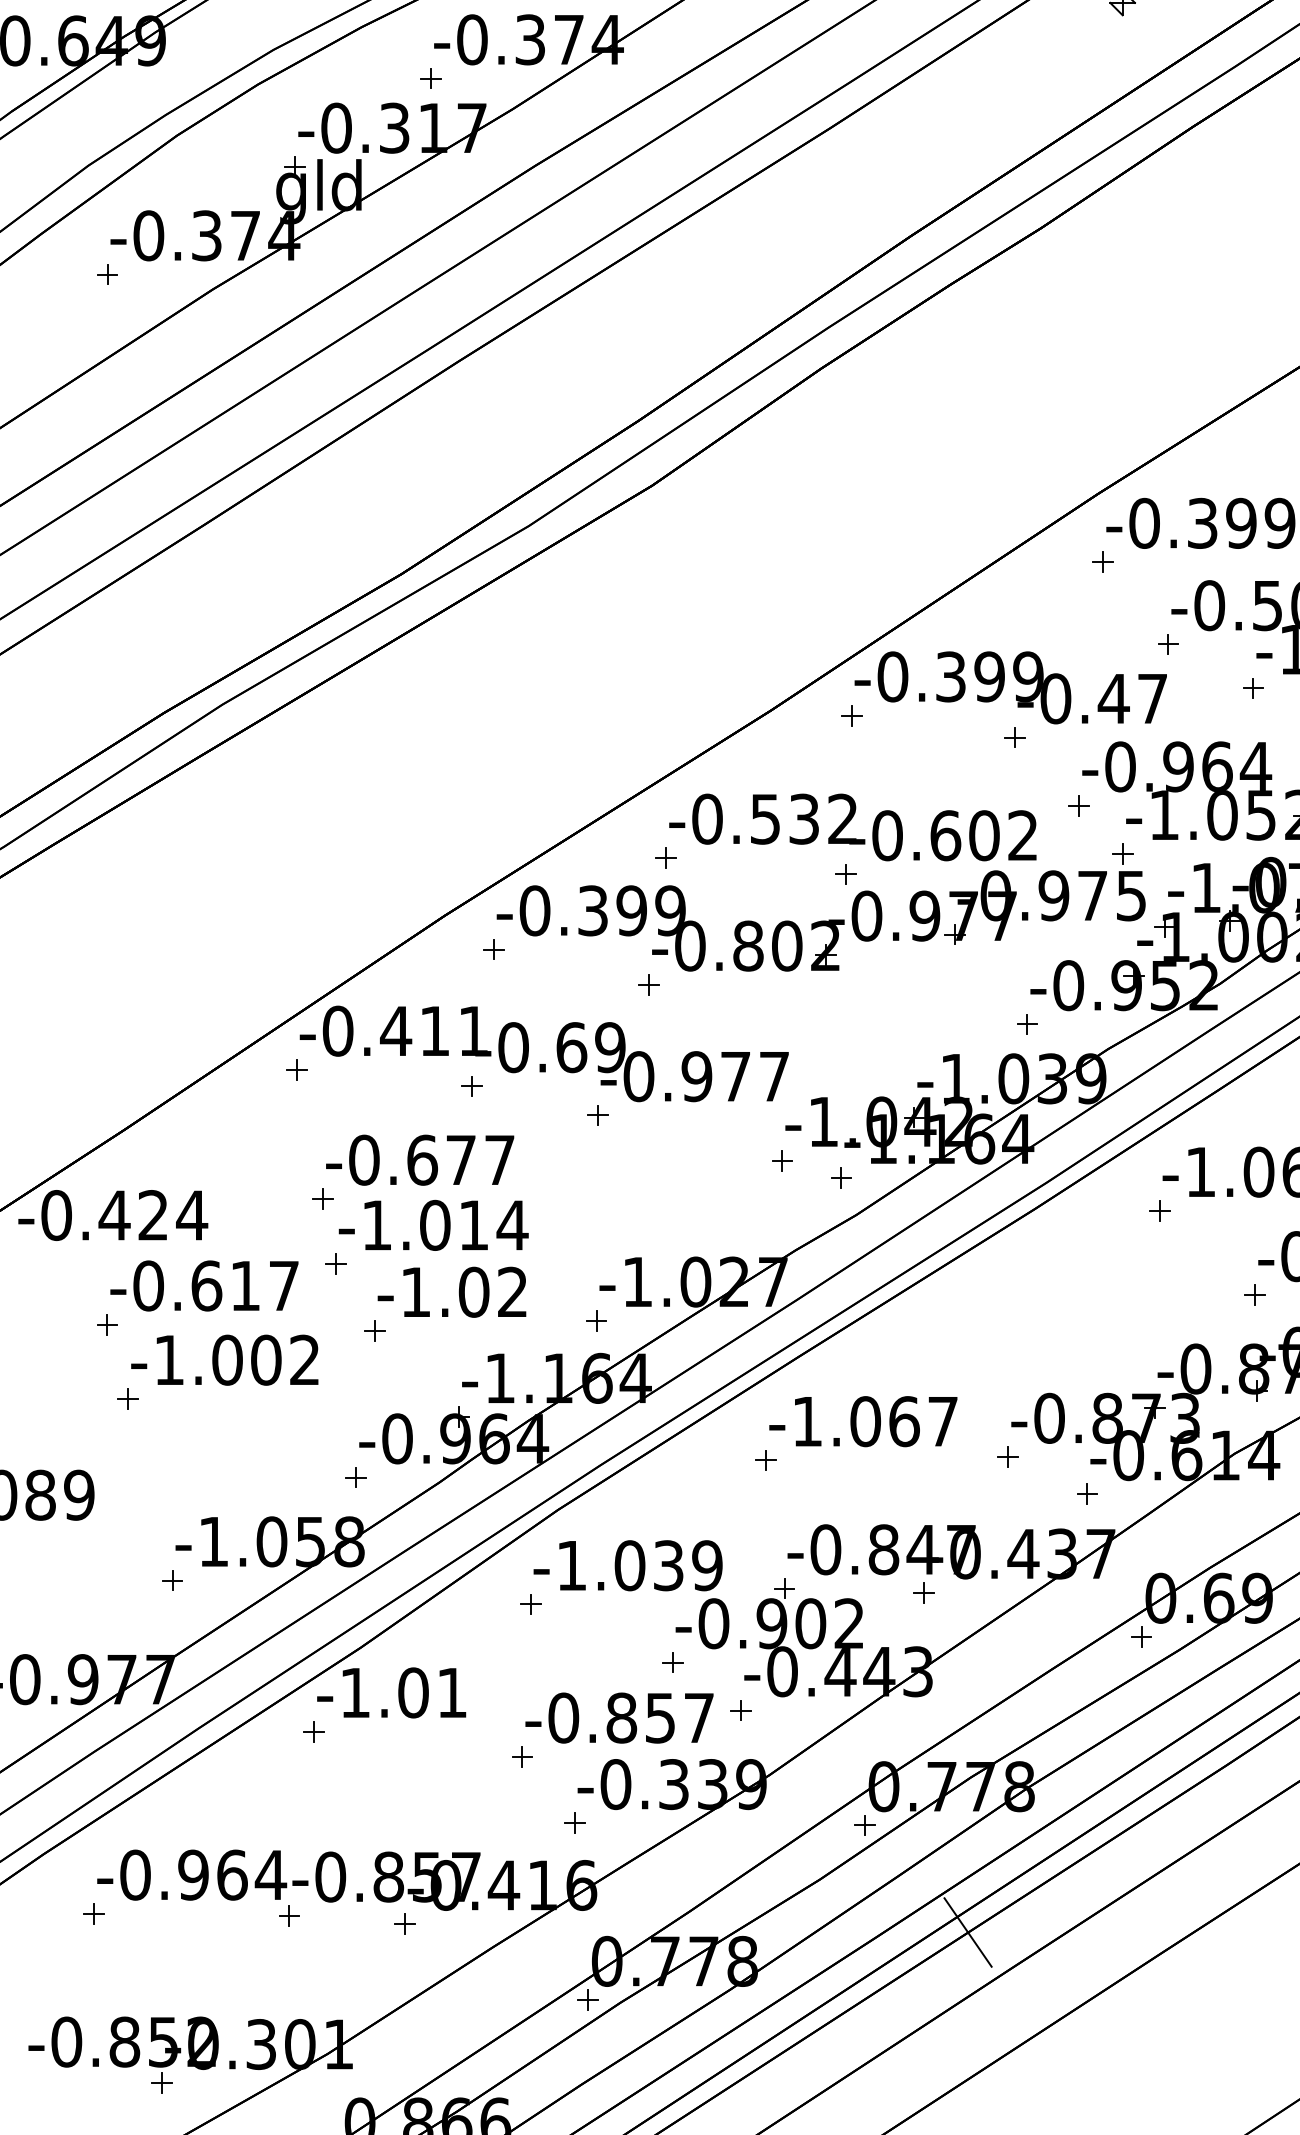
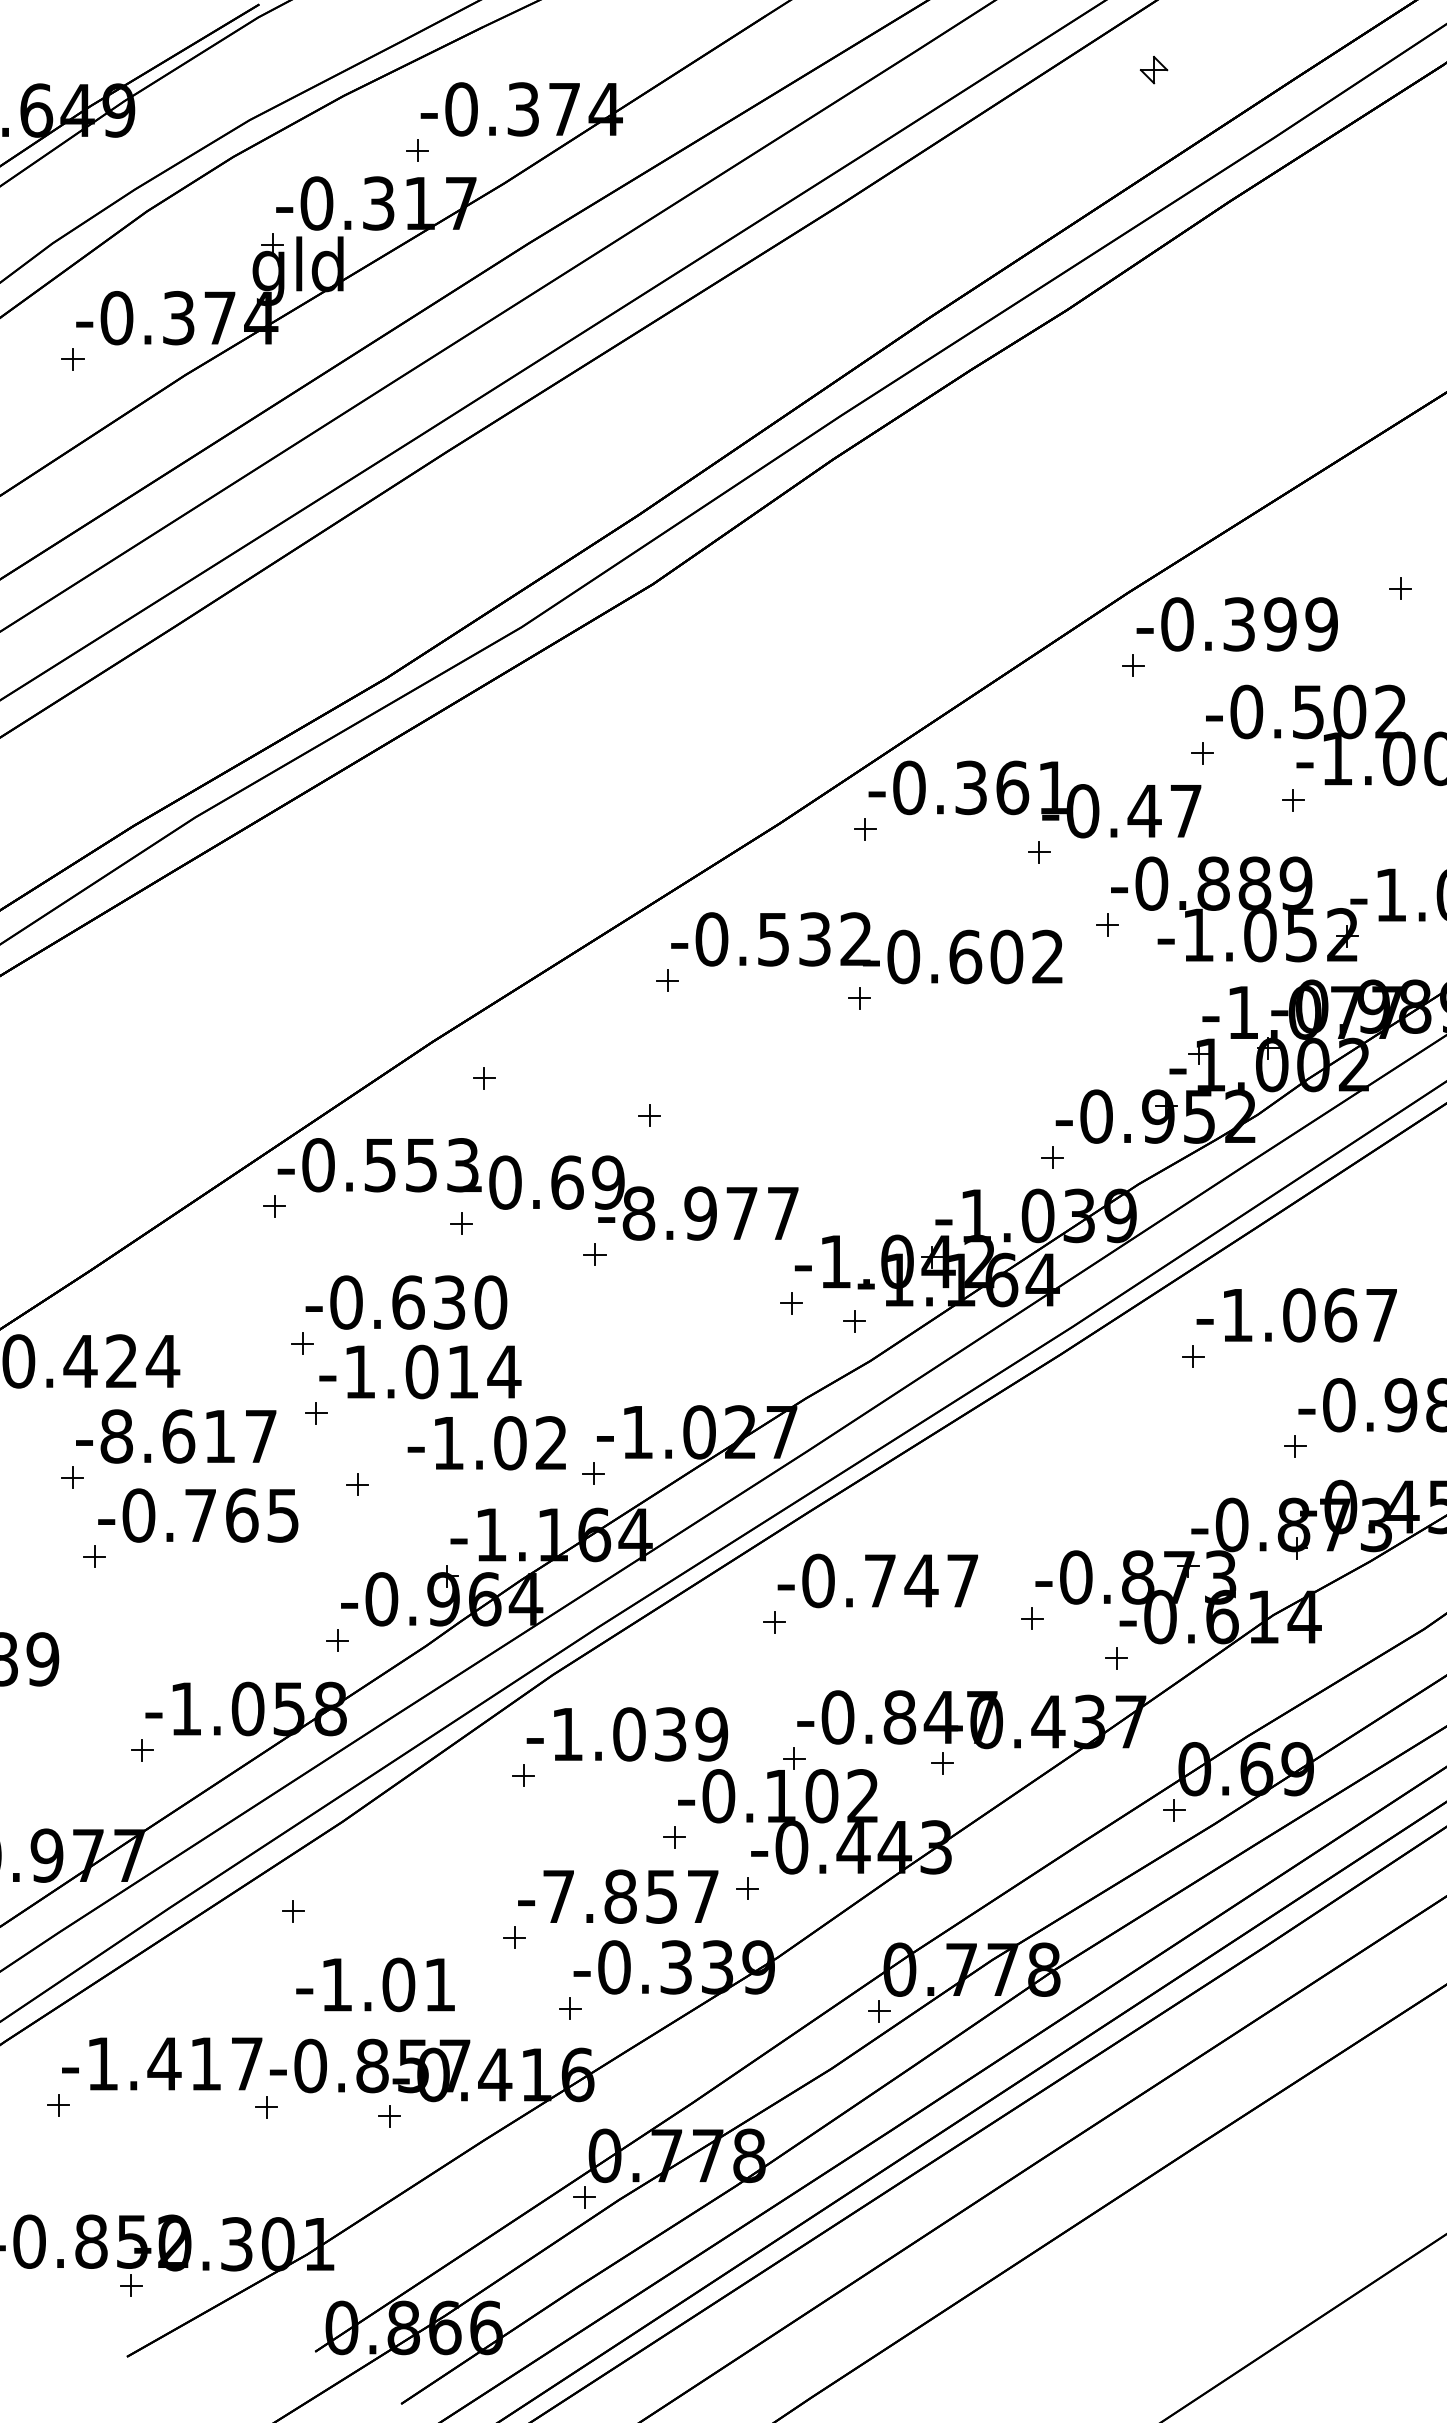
text: (1008, 676) -> (1032, 787), -0.399 -> -0.361
text: (1217, 766) -> (1255, 883), -0.964 -> -0.889
part: (820, 920) -> (832, 1047), removed
text: (433, 1031) -> (420, 1165), -0.411 -> -0.553
text: (638, 1076) -> (638, 1213), -0.977 -> -8.977
text: (480, 1160) -> (470, 1302), -0.677 -> -0.630
text: (148, 1285) -> (116, 1436), -0.617 -> -8.617
text: (451, 1292) -> (486, 1443), moved
text: (236, 1360) -> (210, 1515), -1.002 -> -0.765
text: (856, 1421) -> (870, 1580), -1.067 -> -0.747
text: (771, 1624) -> (780, 1796), -0.902 -> -0.102
text: (391, 1692) -> (375, 1984), moved
text: (563, 1717) -> (558, 1896), -0.857 -> -7.857
text: (203, 1874) -> (175, 2063), -0.964 -> -1.417
line: (968, 1932) -> (989, 2124), removed

